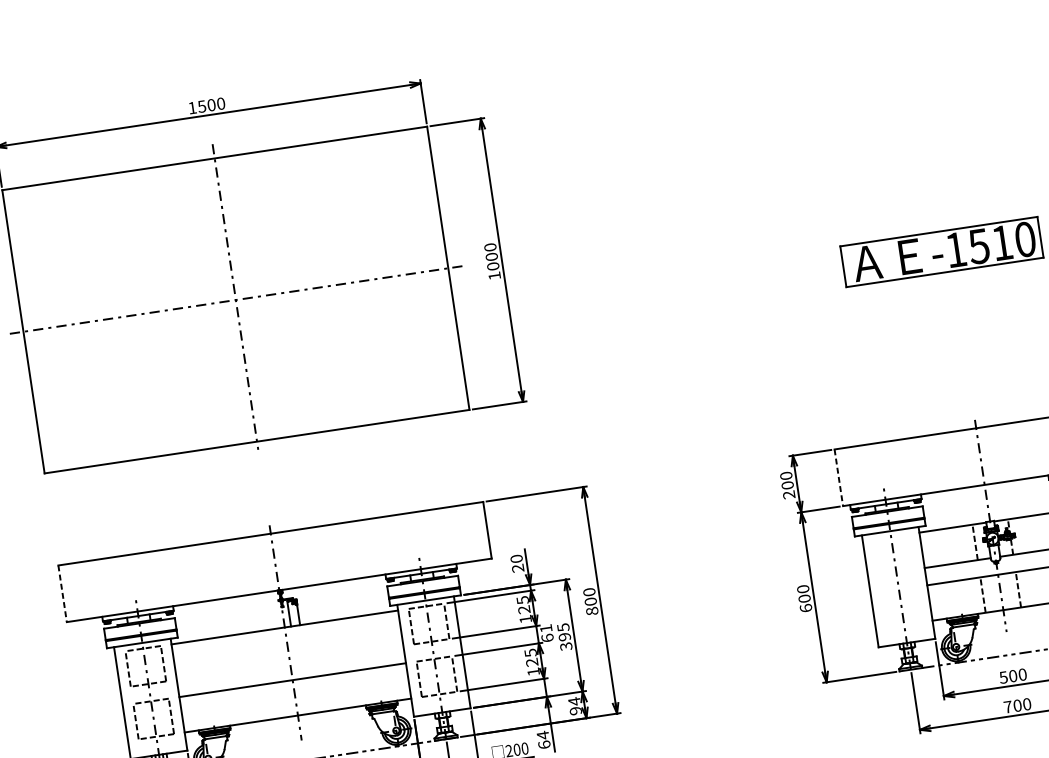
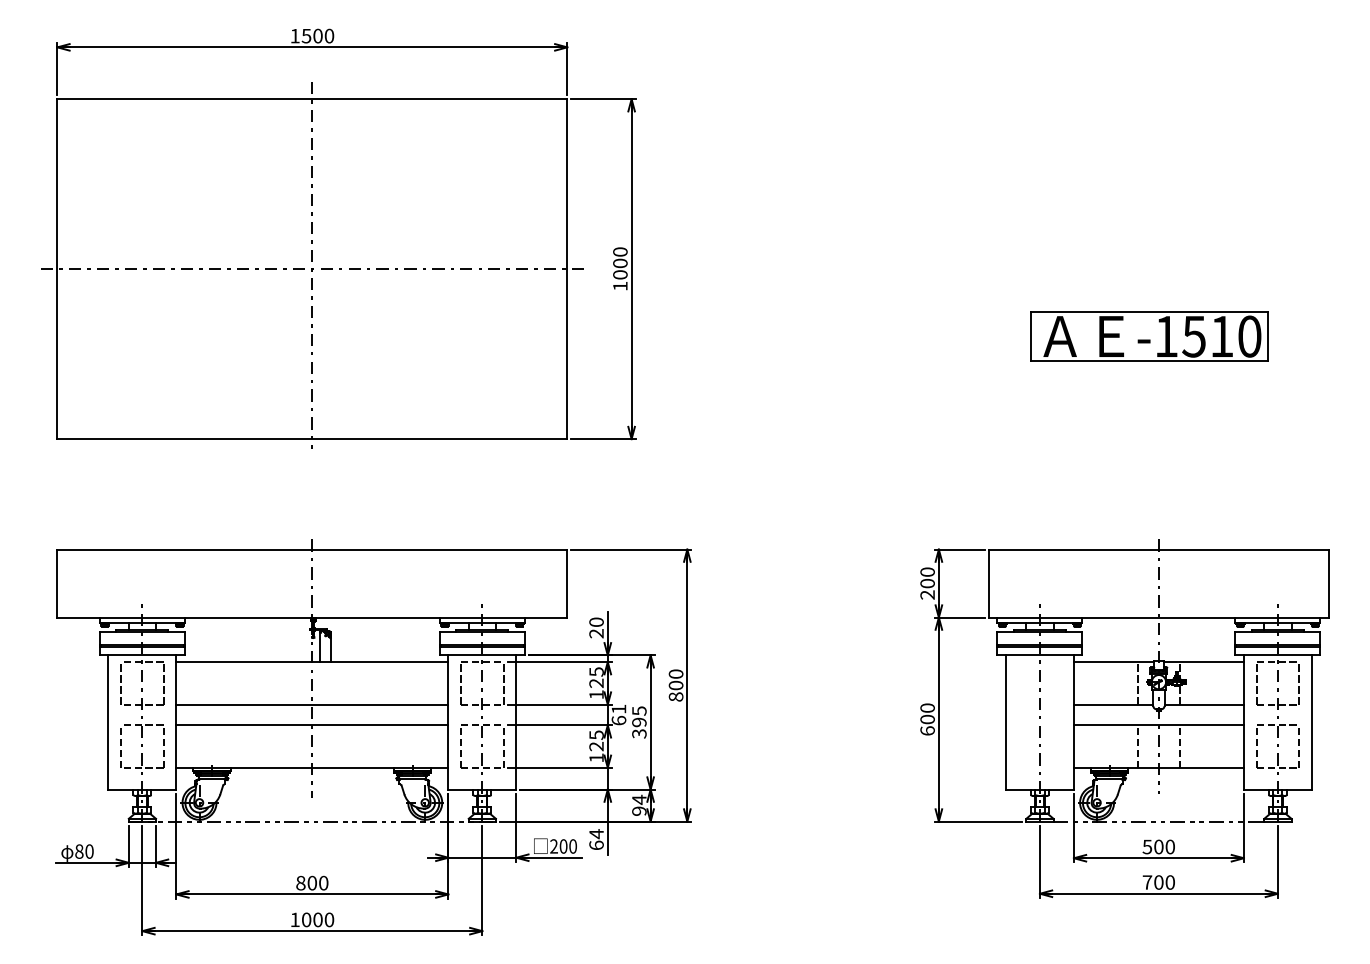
line: (838, 477) -> (988, 583), dashed -> solid
line: (62, 593) -> (57, 583), dashed -> solid
line: (290, 662) -> (312, 704), added

